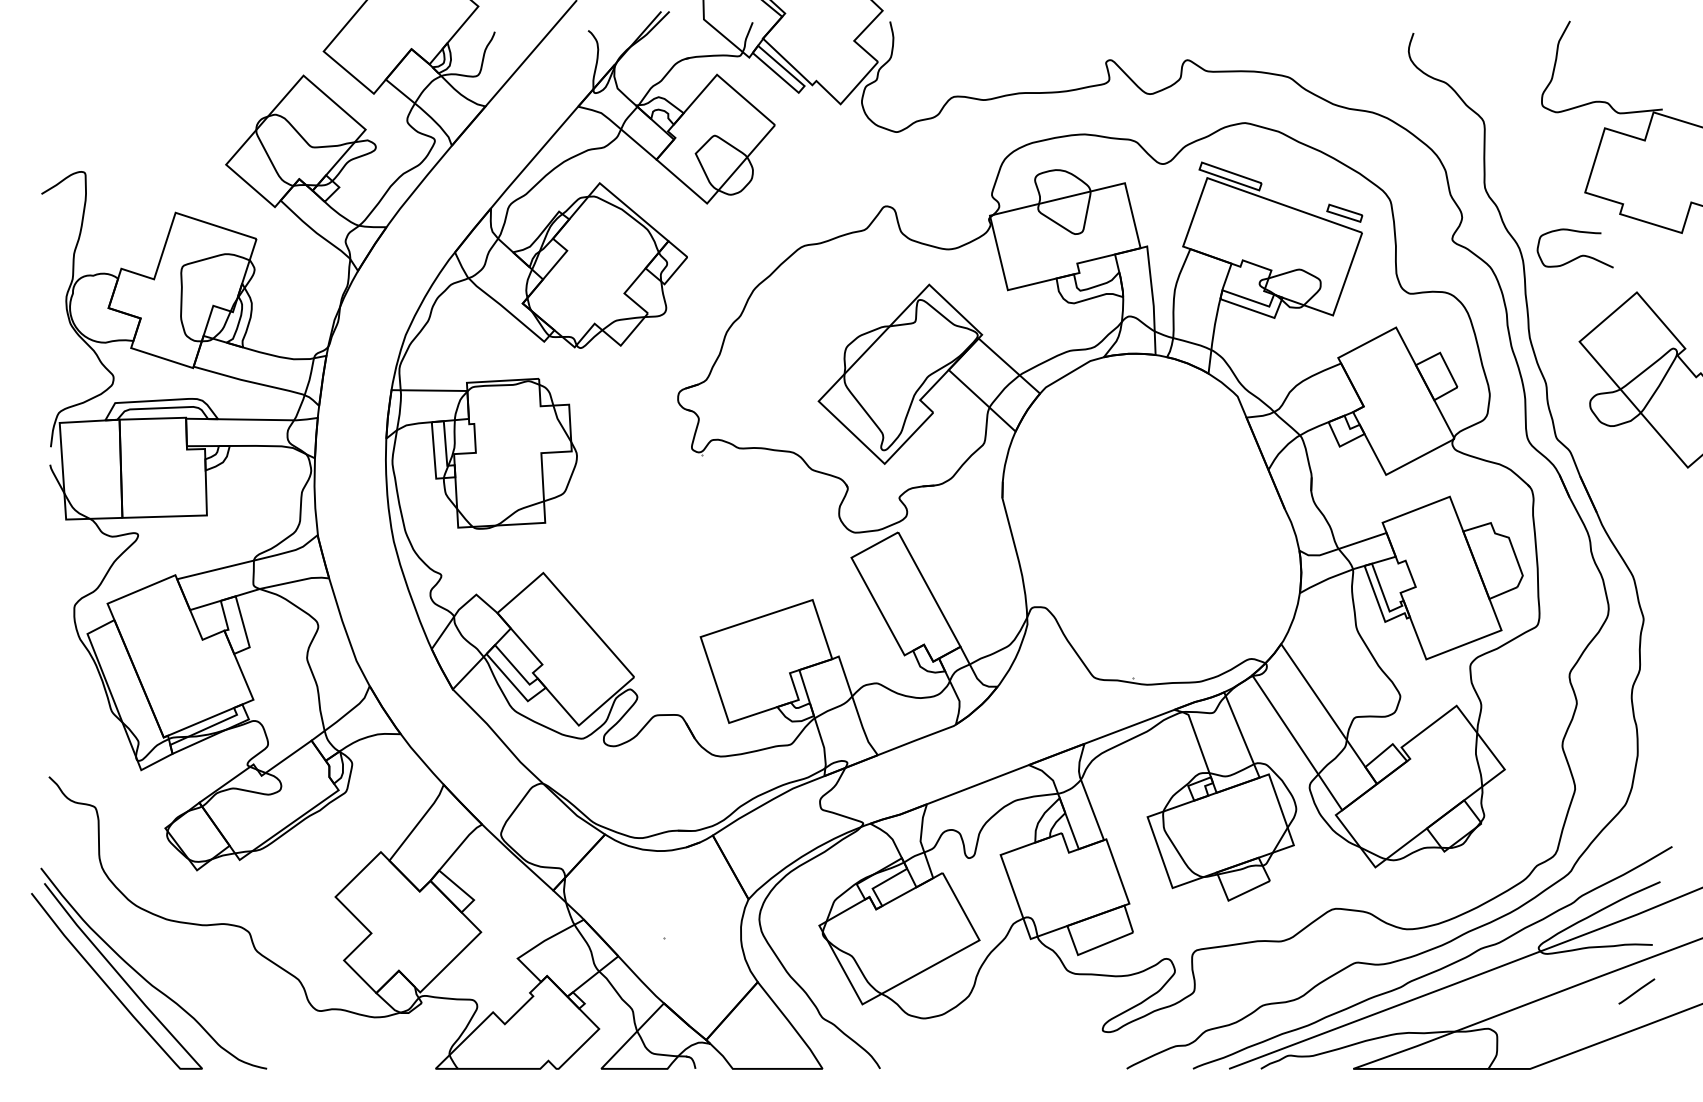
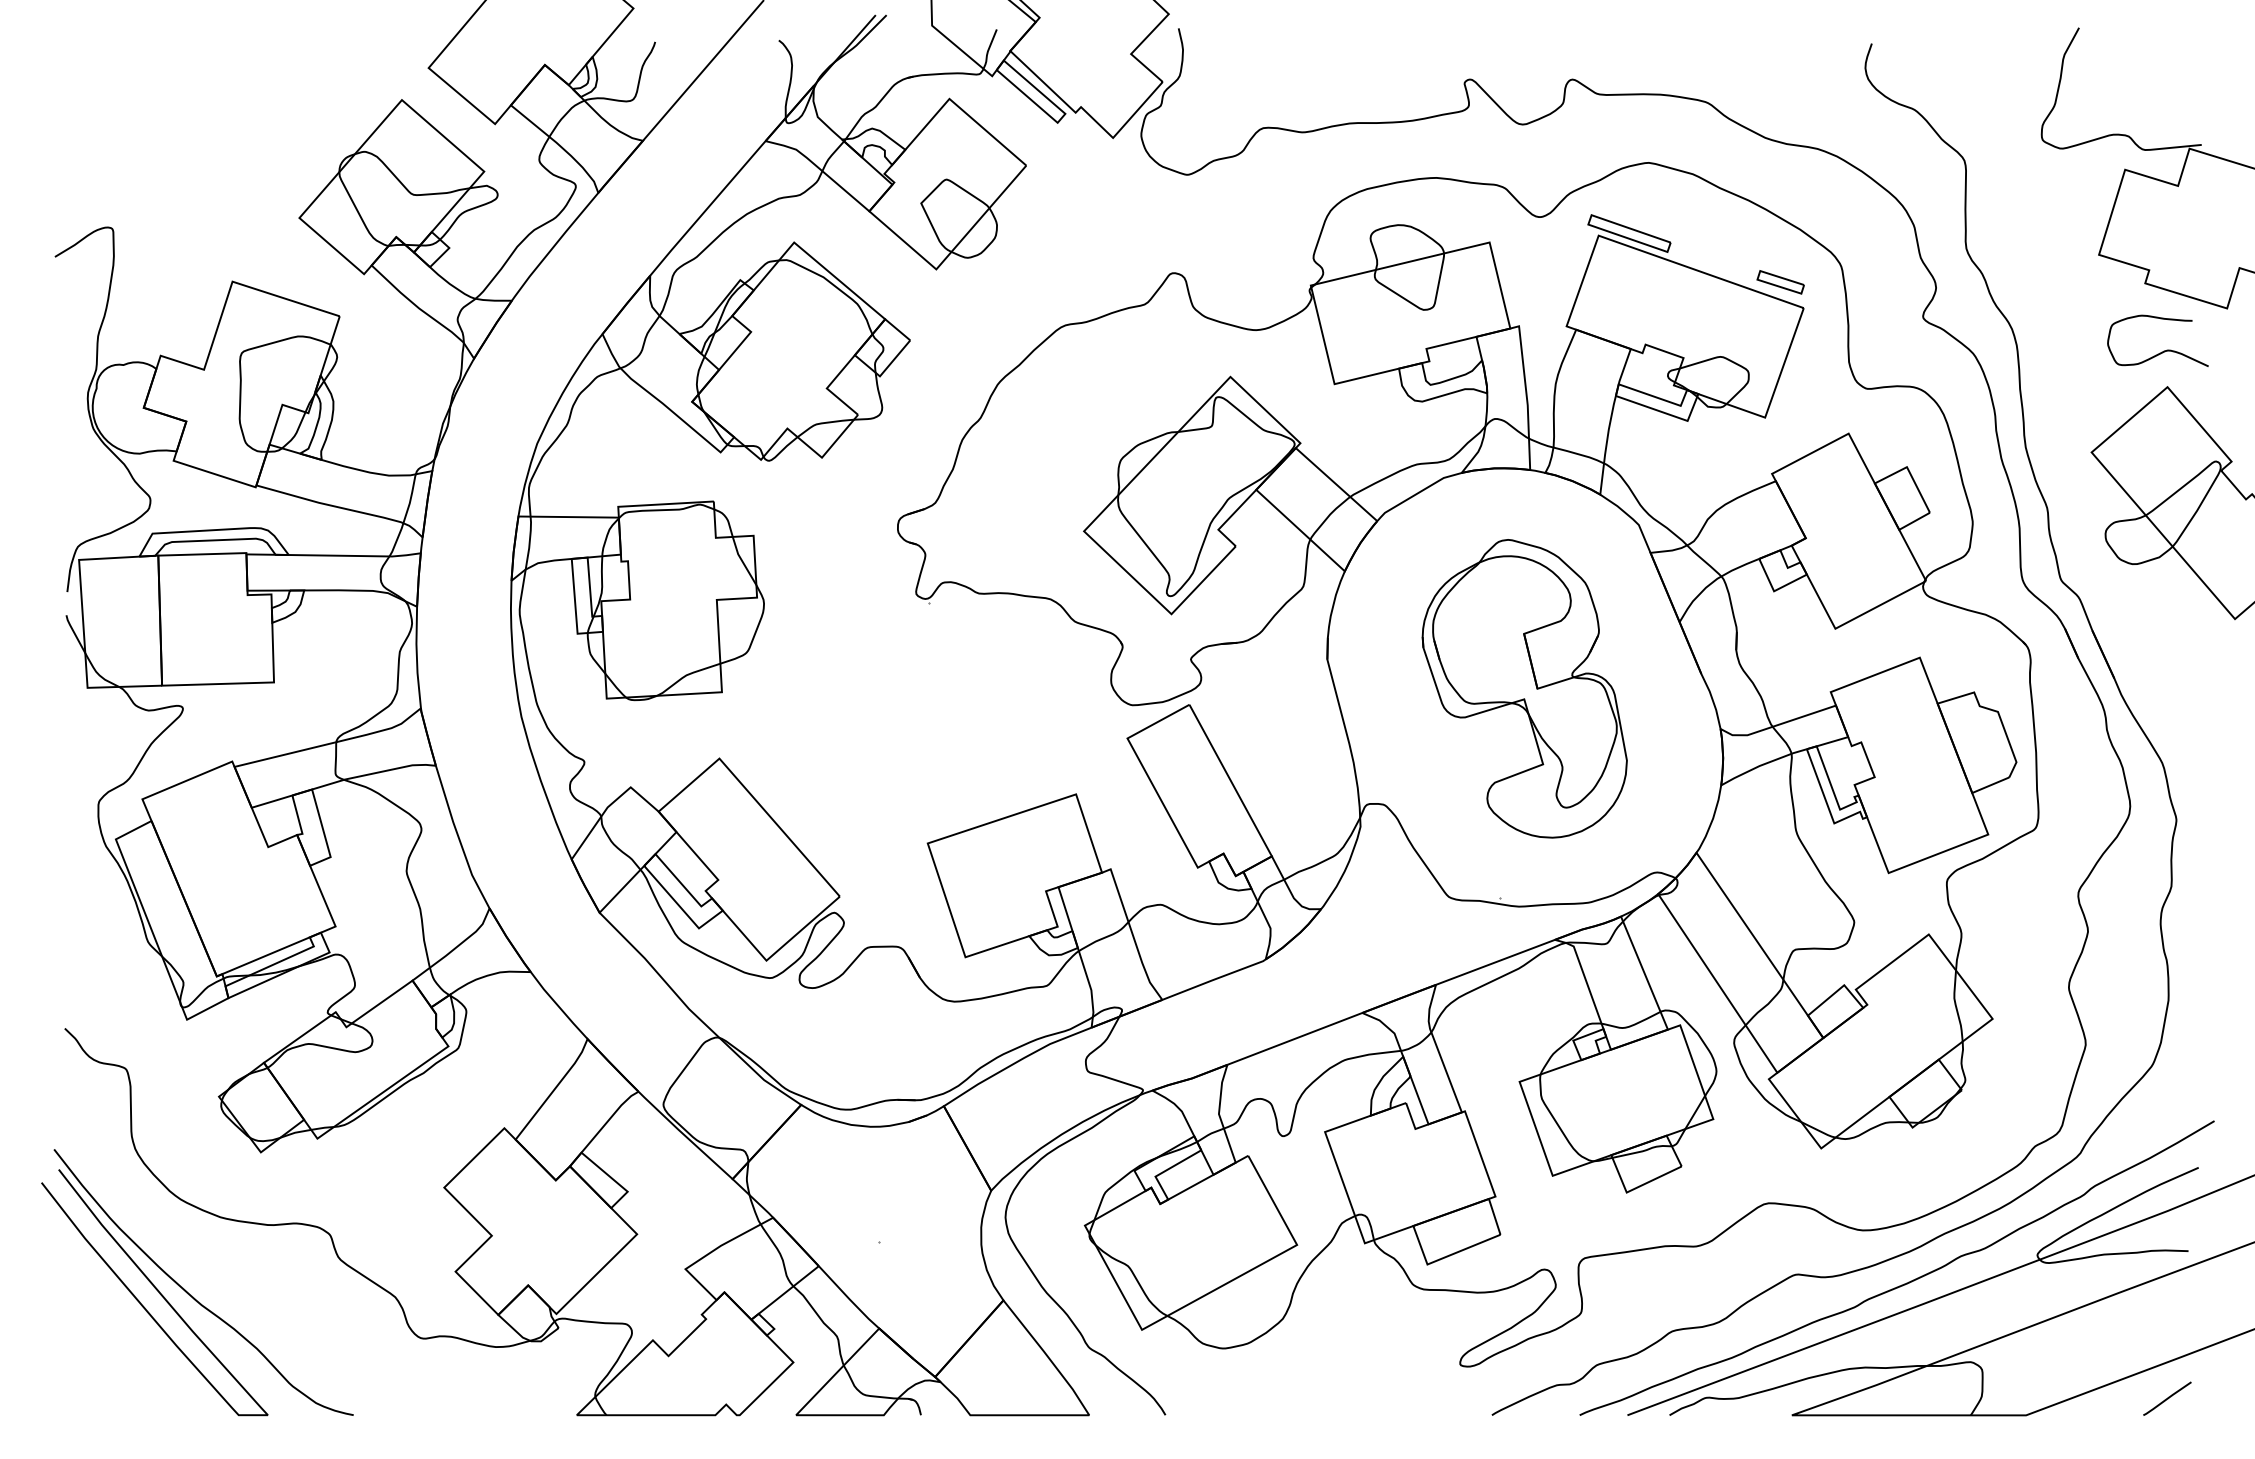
curve: (1579, 255) -> (2163, 350), moved
part: (1151, 520) -> (1524, 688), added
line: (1636, 991) -> (2167, 1398), moved

